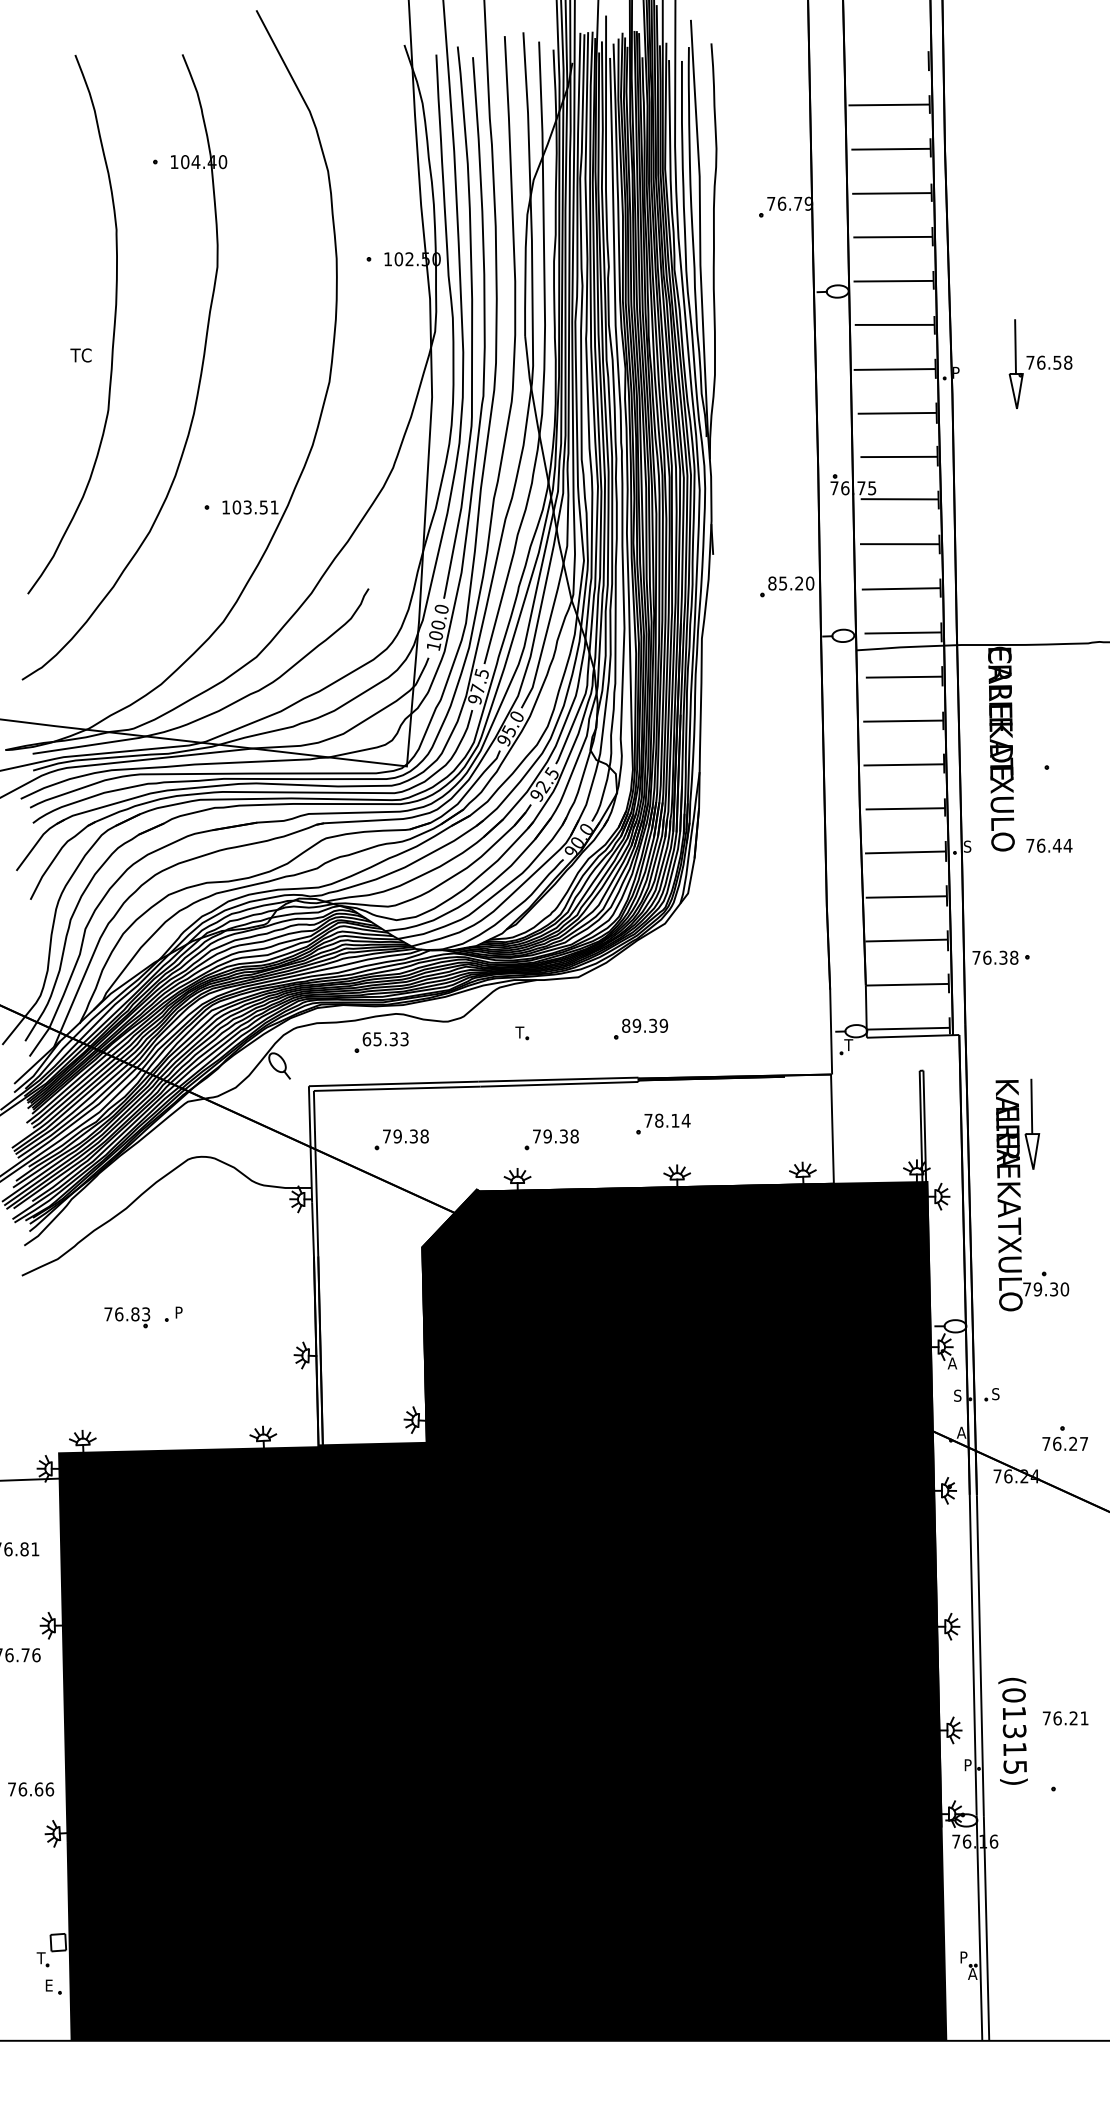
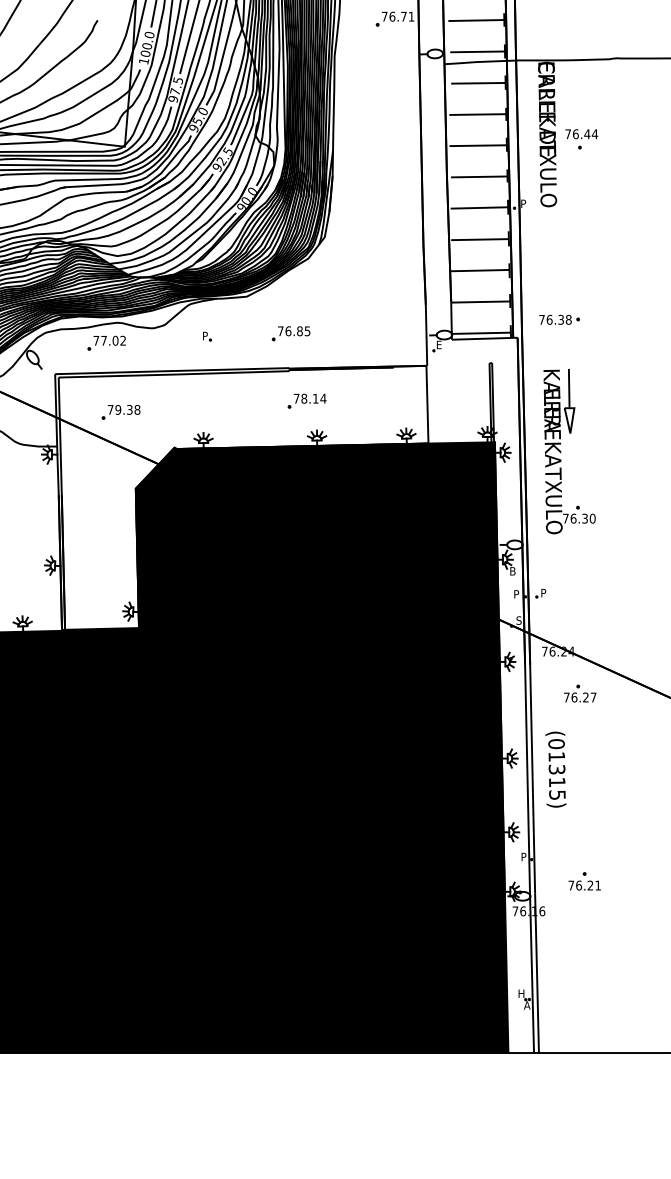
text: (791, 583) -> (398, 16), 85.20 -> 76.71
text: (1049, 845) -> (581, 134), moved
text: (967, 846) -> (523, 203), S -> P
part: (1000, 957) -> (559, 319), moved
text: (645, 1025) -> (294, 331), 89.39 -> 76.85
text: (519, 1032) -> (204, 335), T -> P
text: (385, 1039) -> (109, 340), 65.33 -> 77.02
text: (848, 1044) -> (438, 344), T -> E
part: (551, 1139) -> (227, 412), removed
text: (1037, 1289) -> (573, 518), 79.30 -> 76.30
text: (952, 1363) -> (512, 571), A -> B
text: (995, 1394) -> (543, 593), S -> P
text: (957, 1395) -> (516, 594), S -> P
text: (961, 1432) -> (519, 620), A -> S
part: (1064, 1438) -> (579, 693), moved
text: (1065, 1718) -> (584, 885), moved
text: (1012, 1731) -> (555, 769), moved
text: (965, 1957) -> (522, 993), P -> H

